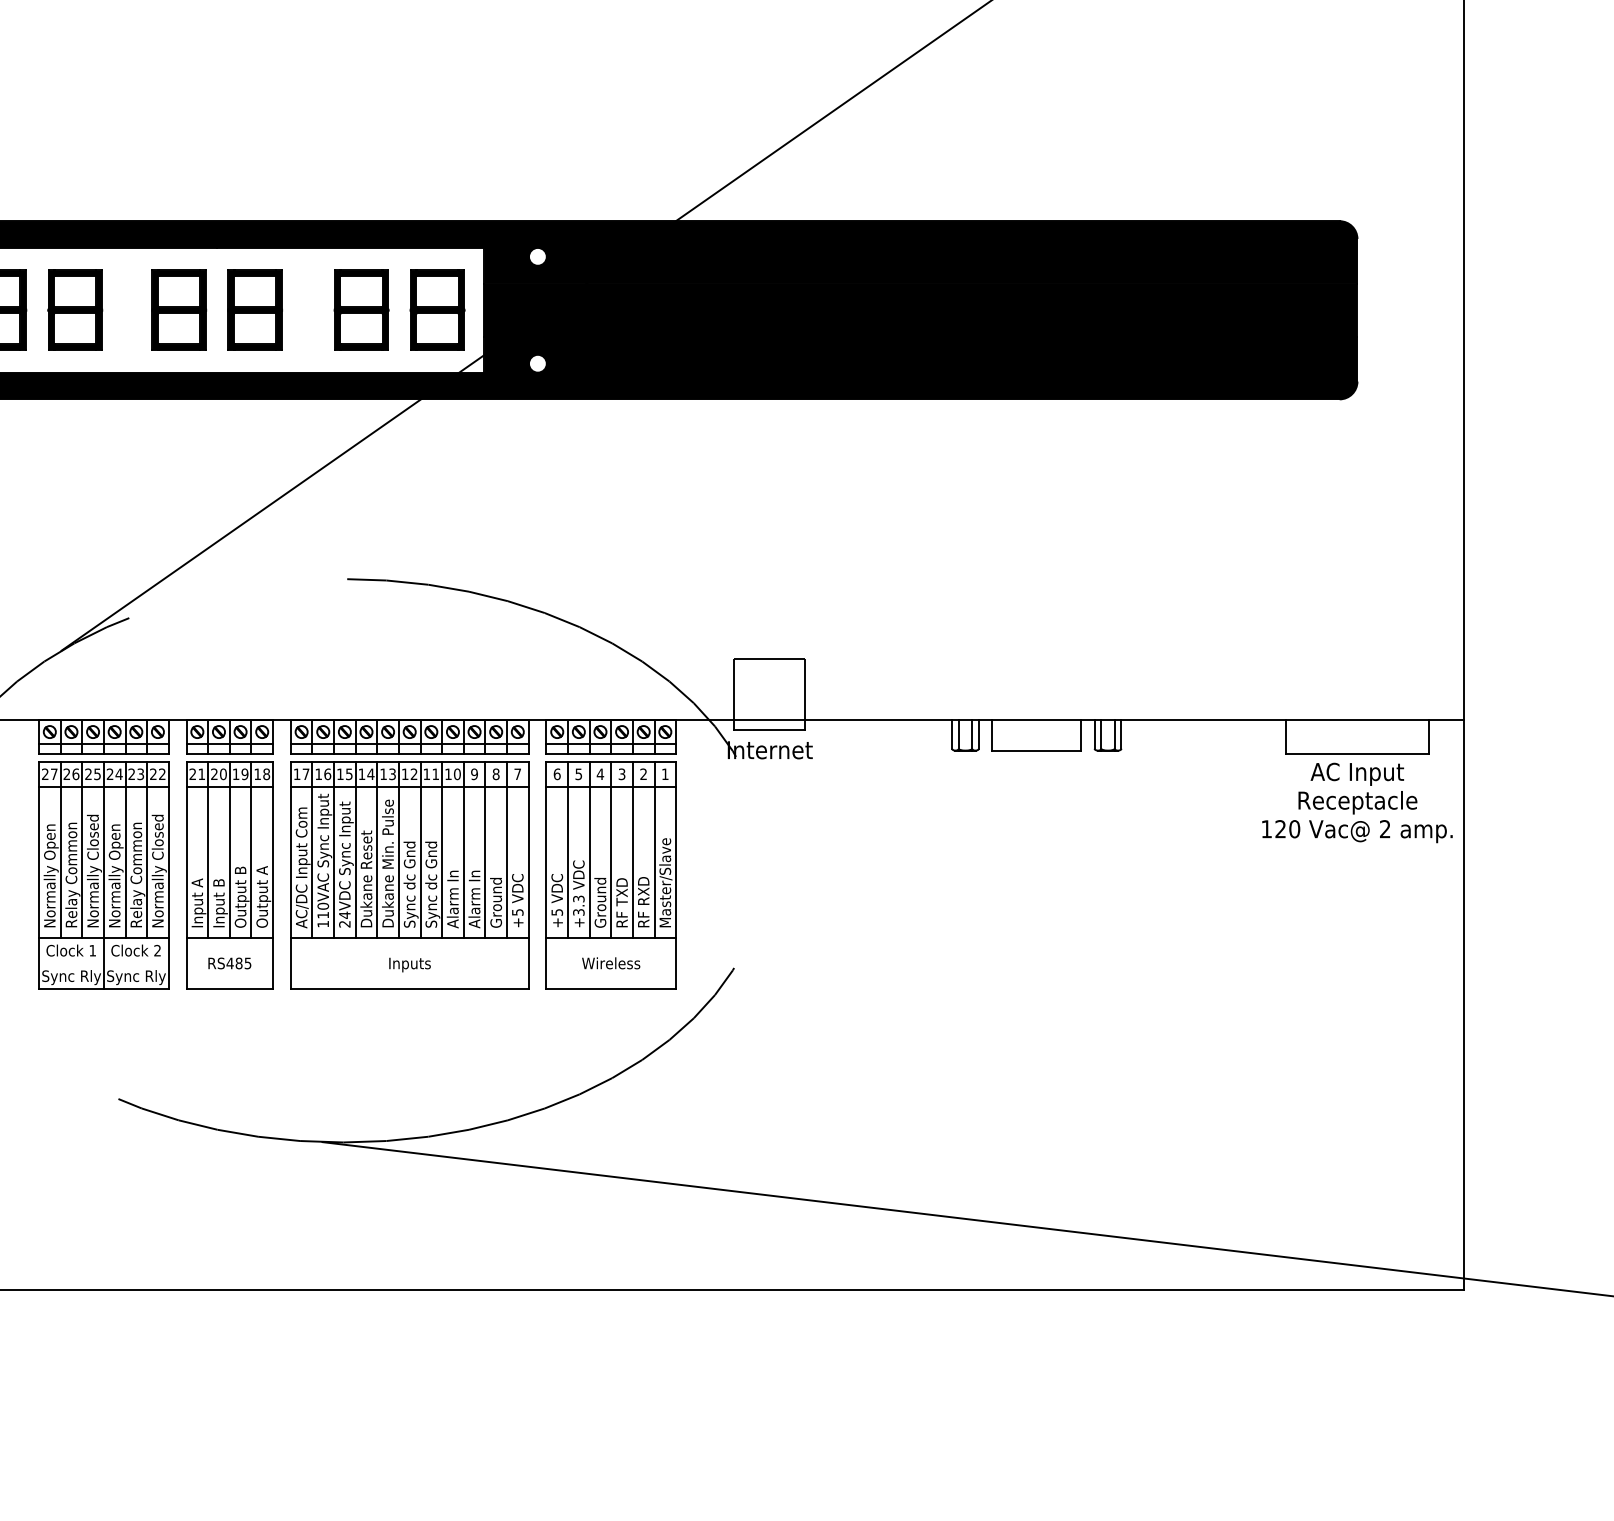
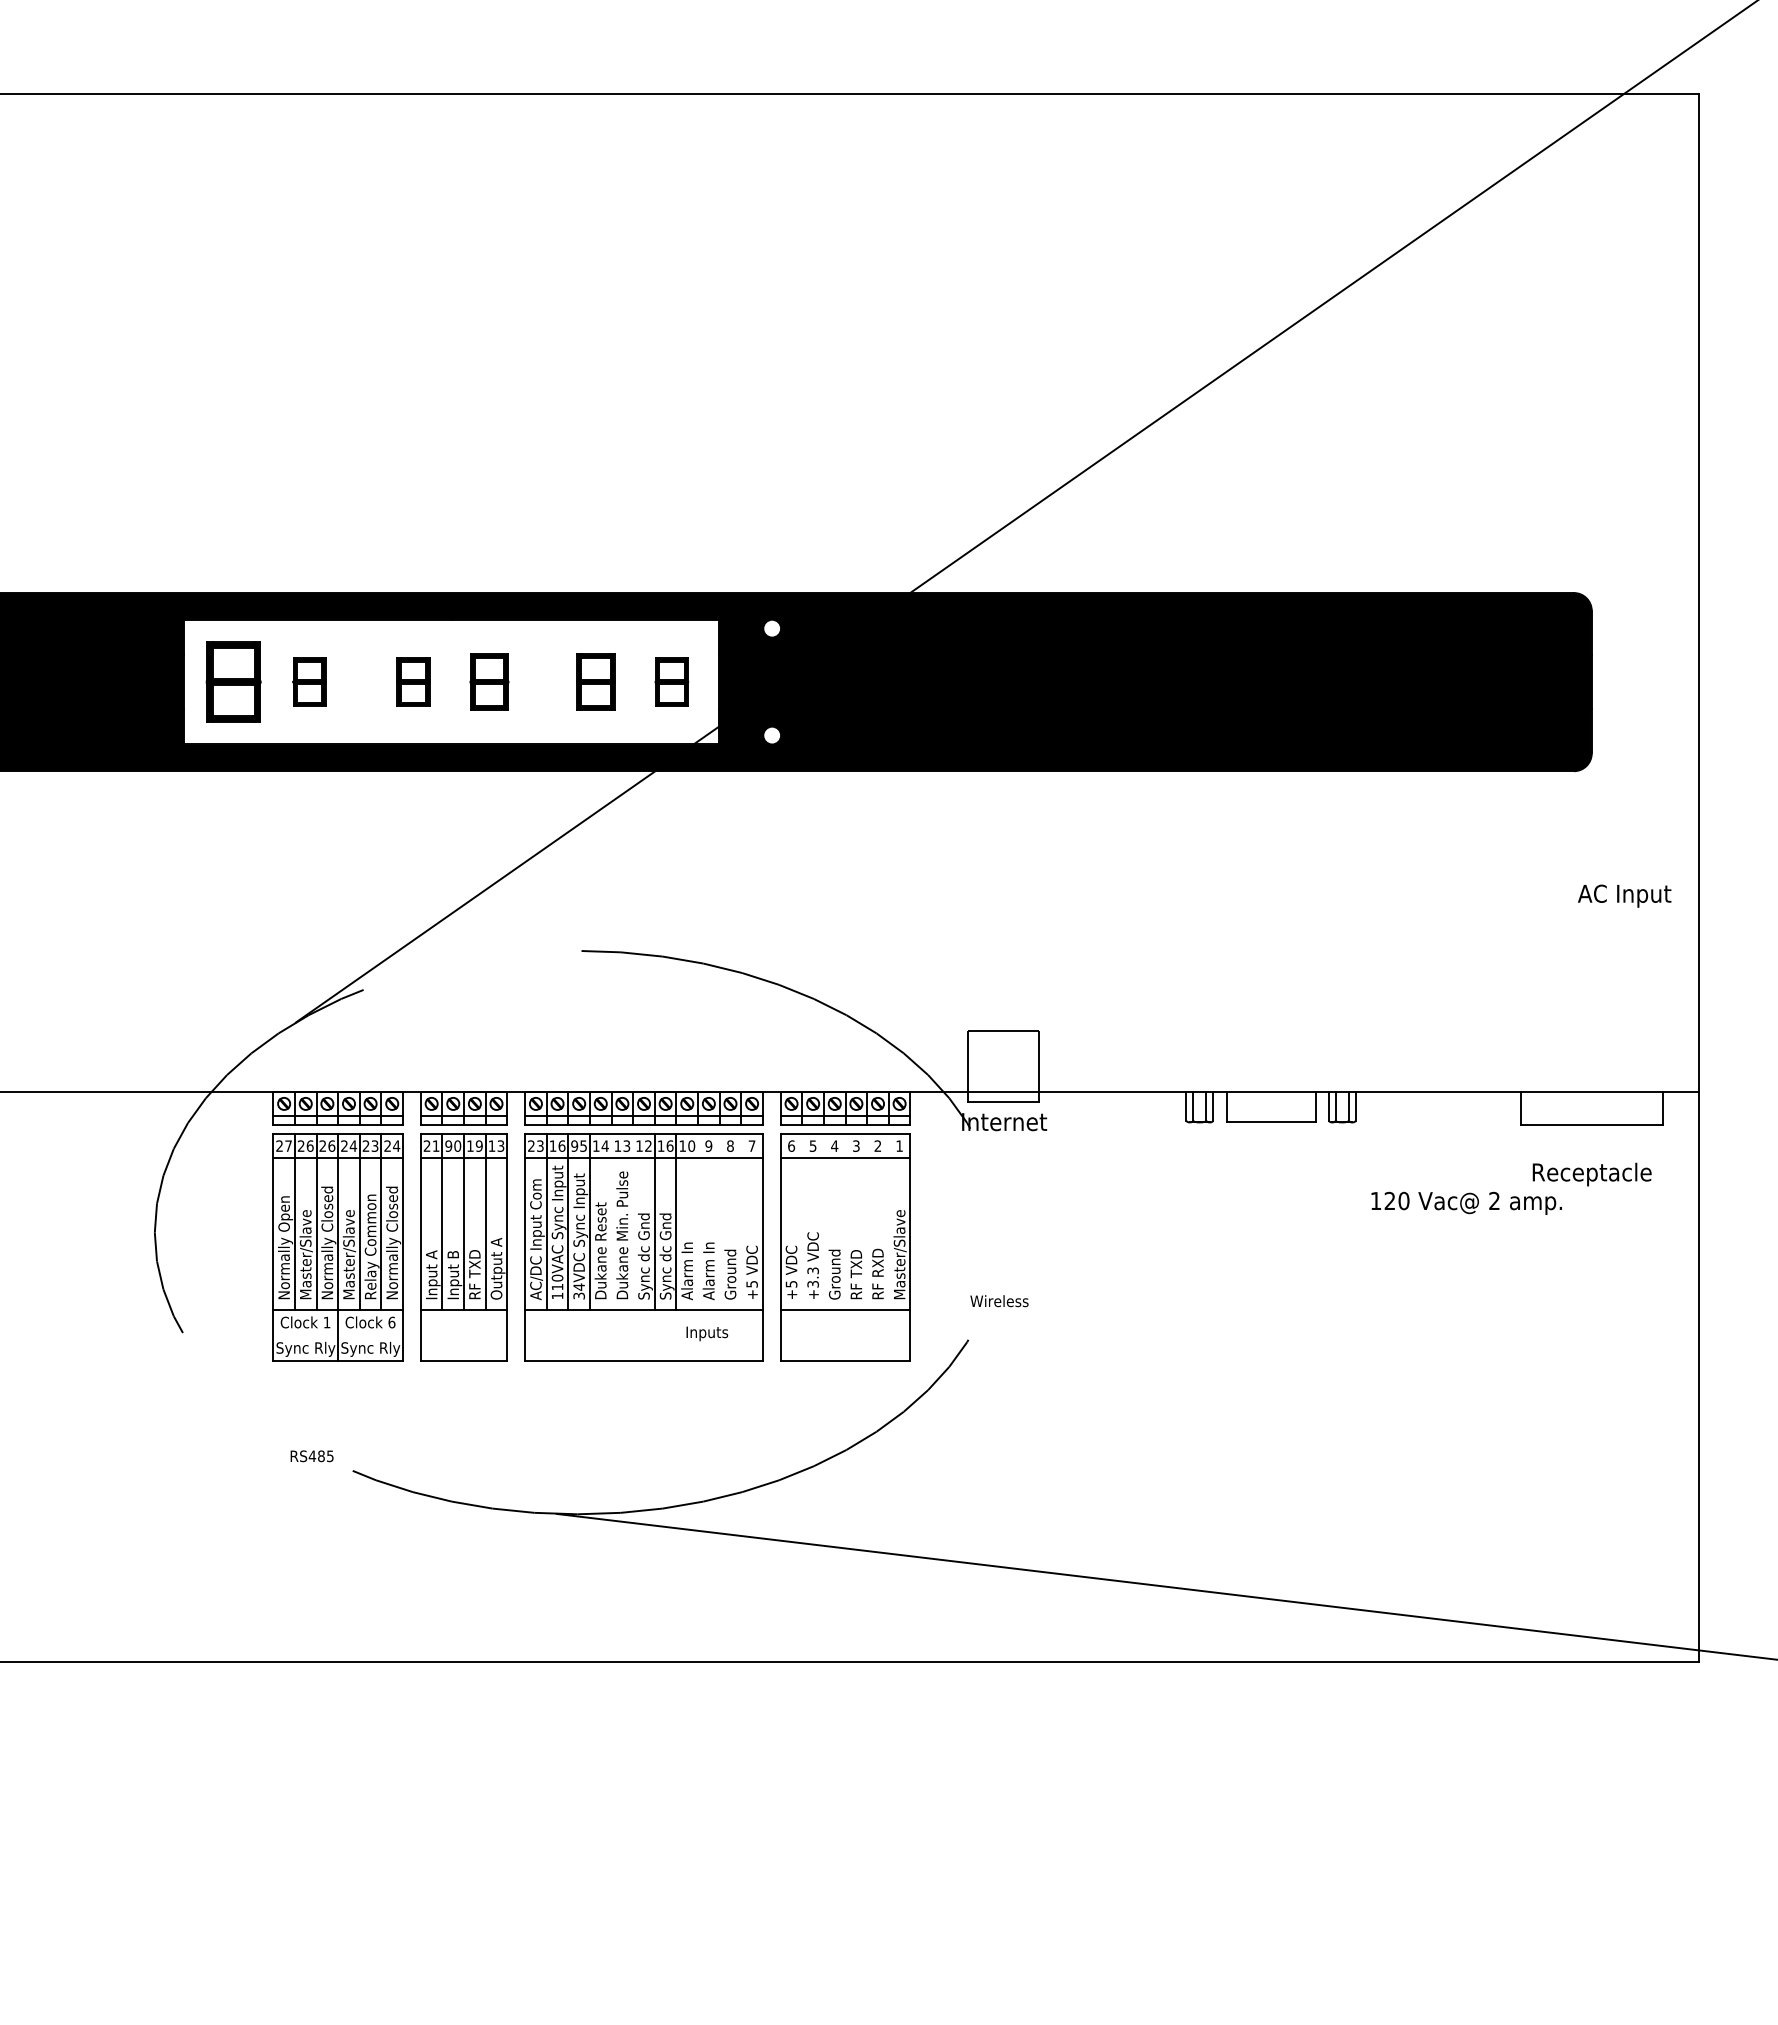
part: (75, 309) -> (309, 681), size x0.6
part: (179, 309) -> (413, 681), size x0.6
part: (255, 309) -> (489, 681), size x0.7
part: (361, 309) -> (595, 681), size x0.7
part: (437, 309) -> (671, 681), size x0.6
text: (97, 773) -> (331, 1145), 25 -> 26
text: (162, 773) -> (396, 1145), 22 -> 24
text: (214, 773) -> (448, 1145), 20 -> 90
text: (266, 773) -> (500, 1145), 18 -> 13
text: (301, 773) -> (535, 1145), 17 -> 23
text: (340, 773) -> (574, 1145), 15 -> 95
text: (435, 773) -> (669, 1145), 11 -> 16
text: (1357, 773) -> (1624, 895), moved
text: (1357, 830) -> (1466, 1202), moved
line: (377, 849) -> (611, 1221), removed
line: (399, 849) -> (633, 1221), removed
line: (464, 849) -> (698, 1221), removed
line: (485, 849) -> (719, 1221), removed
line: (507, 849) -> (741, 1221), removed
line: (568, 849) -> (802, 1221), removed
line: (589, 849) -> (823, 1221), removed
line: (611, 849) -> (845, 1221), removed
line: (633, 849) -> (867, 1221), removed
line: (654, 849) -> (888, 1221), removed
text: (72, 873) -> (306, 1245), Relay Common -> Master/Slave
text: (115, 874) -> (349, 1246), Normally Open -> Master/Slave
text: (242, 896) -> (476, 1268), Output B -> RF TXD
text: (345, 923) -> (579, 1295), 24VDC -> 34VDC
text: (157, 950) -> (391, 1322), 2 -> 6
text: (229, 963) -> (311, 1456), moved
text: (611, 963) -> (999, 1301), moved
text: (410, 964) -> (707, 1333), moved

